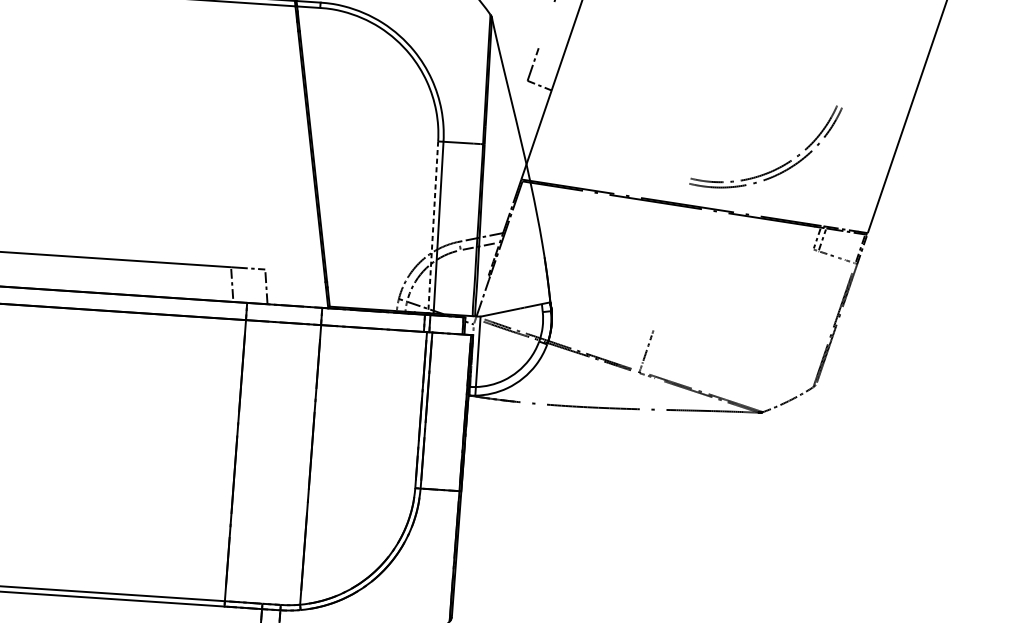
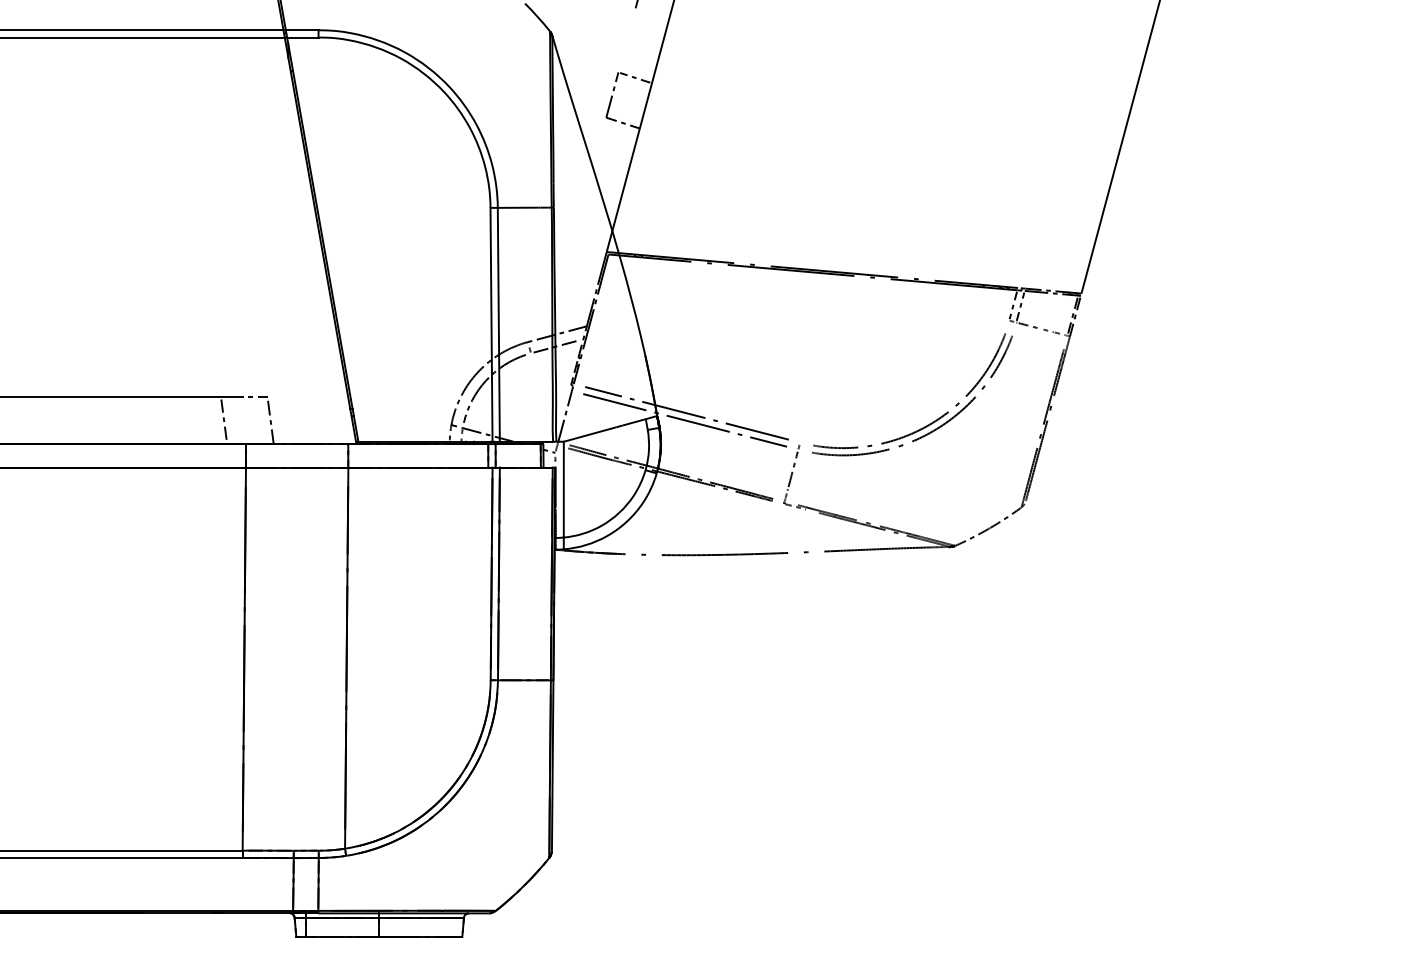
line: (550, 52) -> (635, 77), added
part: (775, 168) -> (927, 424), moved
line: (433, 227) -> (491, 324), dashed -> solid
line: (572, 301) -> (686, 413), added
line: (570, 307) -> (685, 420), added

